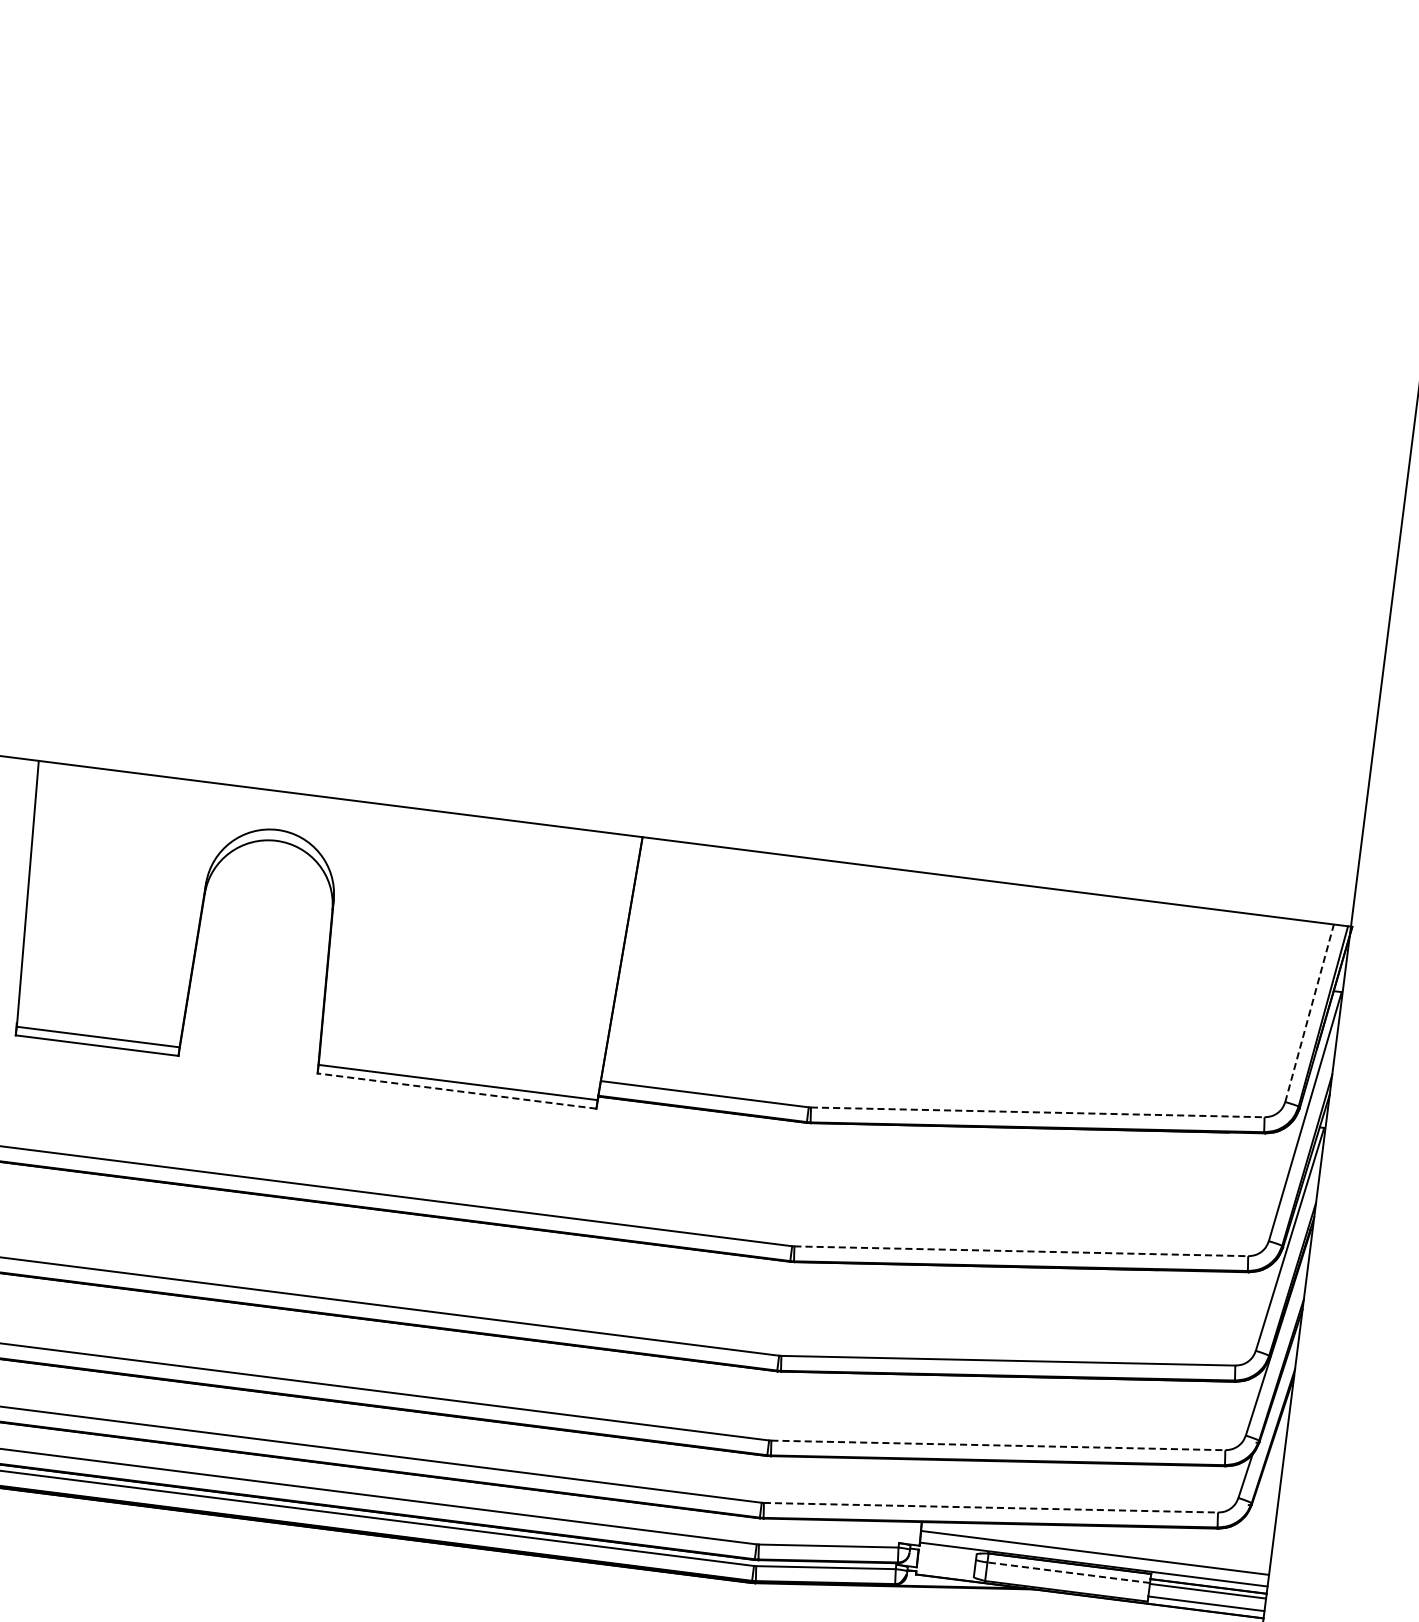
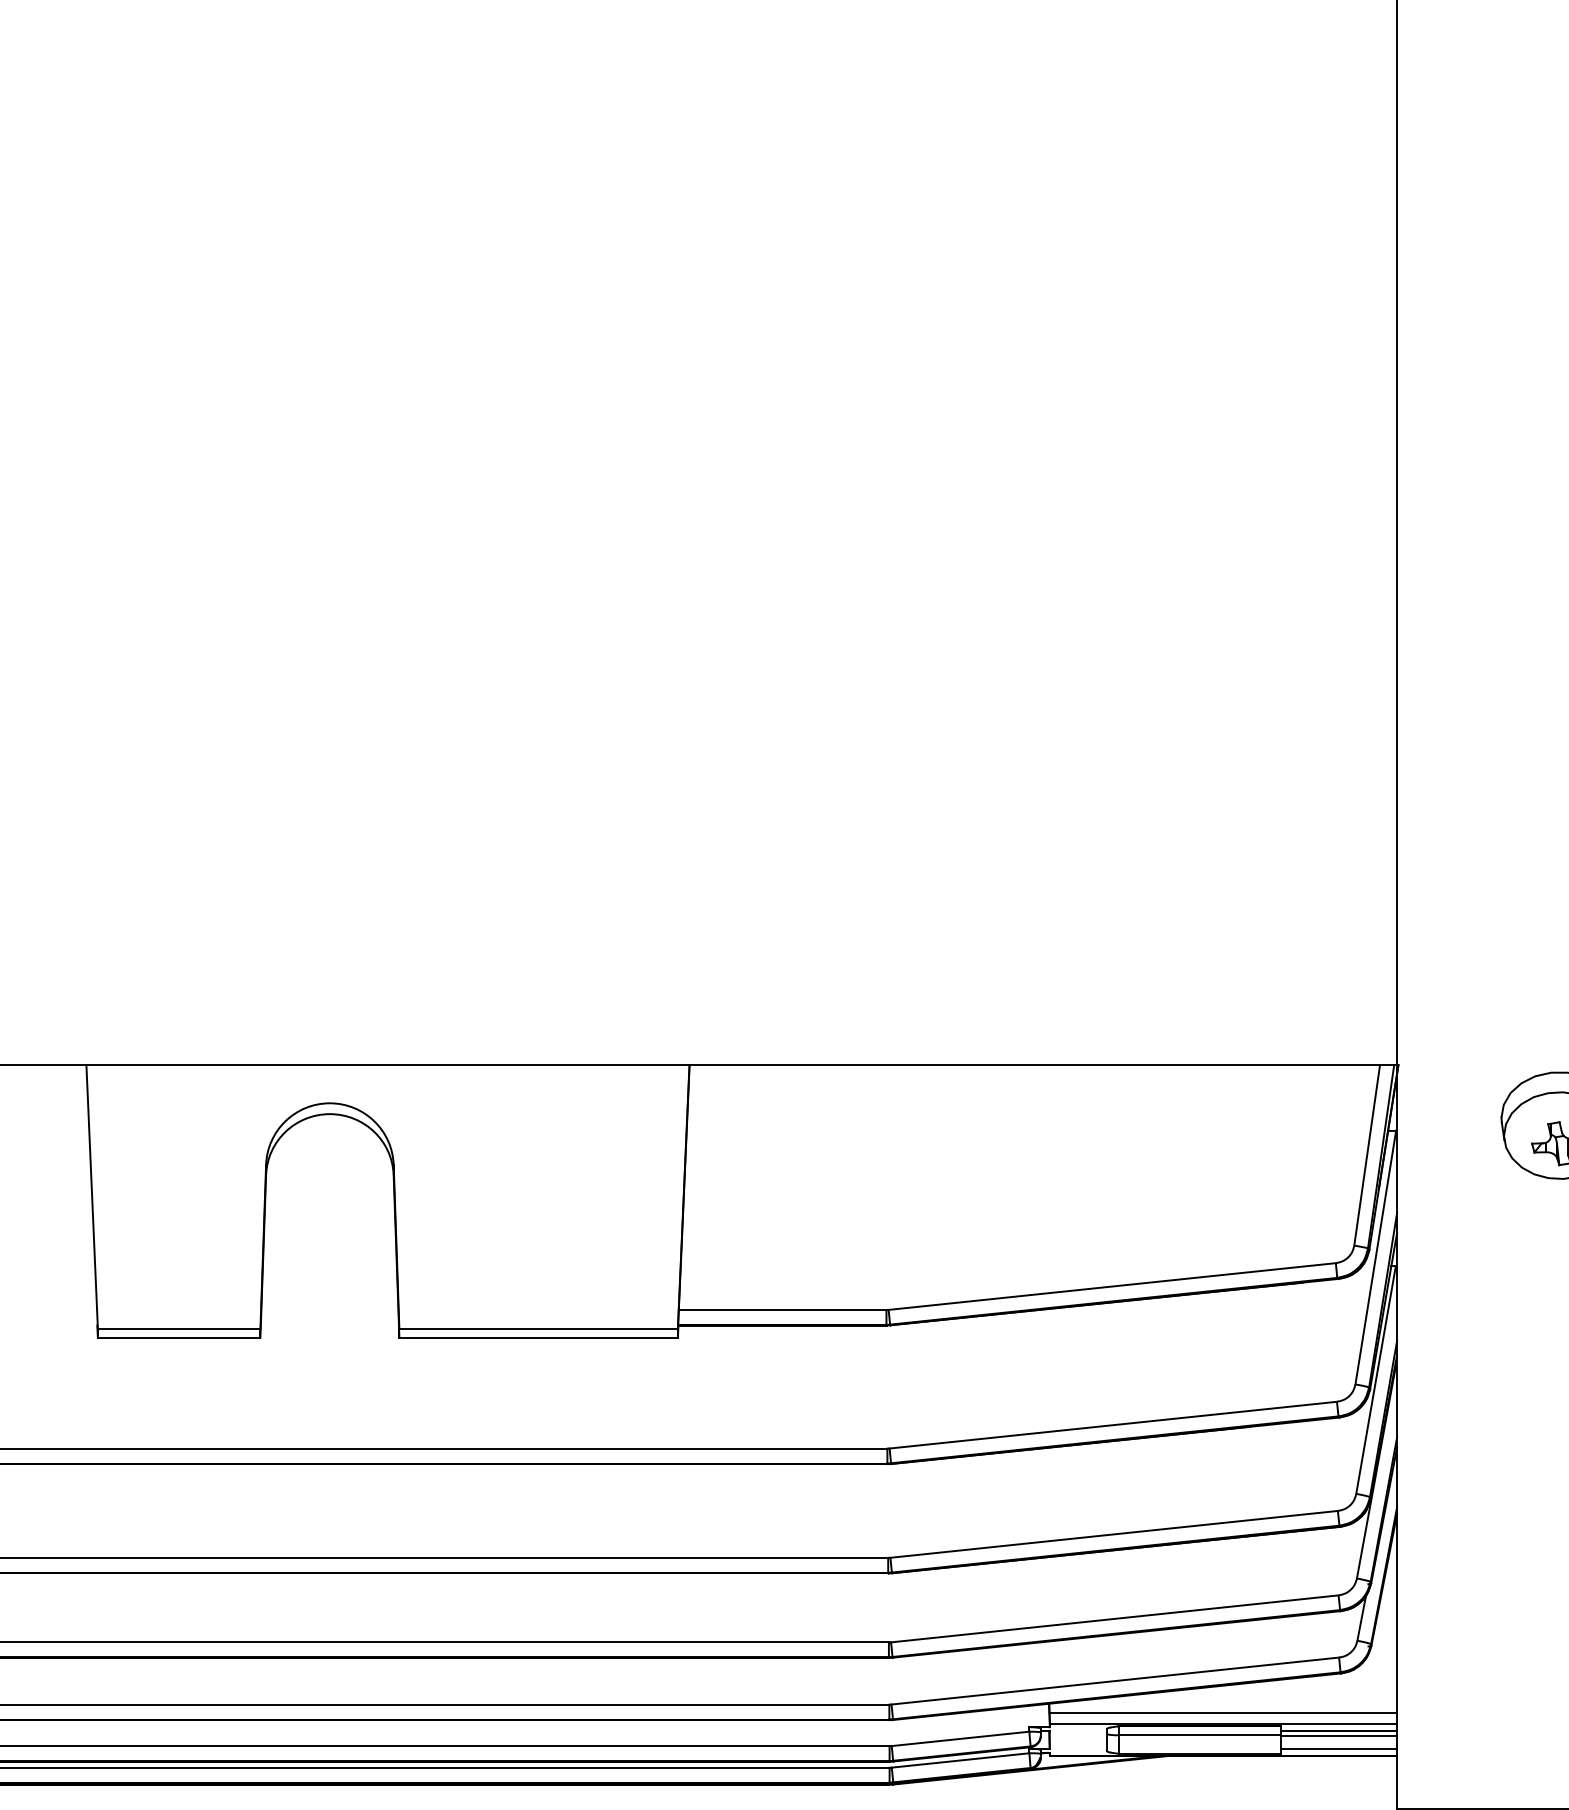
line: (1310, 1012) -> (1367, 1154), dashed -> solid
line: (456, 1090) -> (538, 1337), dashed -> solid
line: (1038, 1112) -> (1112, 1286), dashed -> solid
line: (1021, 1251) -> (1113, 1425), dashed -> solid
line: (998, 1445) -> (1114, 1618), dashed -> solid
line: (991, 1508) -> (1115, 1681), dashed -> solid
line: (1068, 1572) -> (1199, 1735), dashed -> solid

